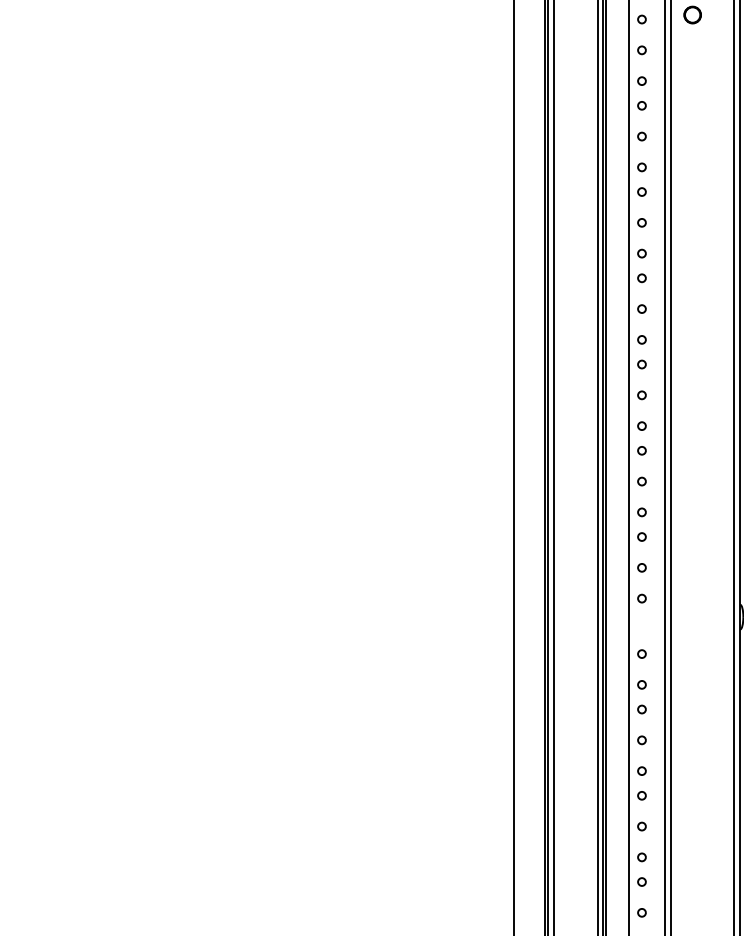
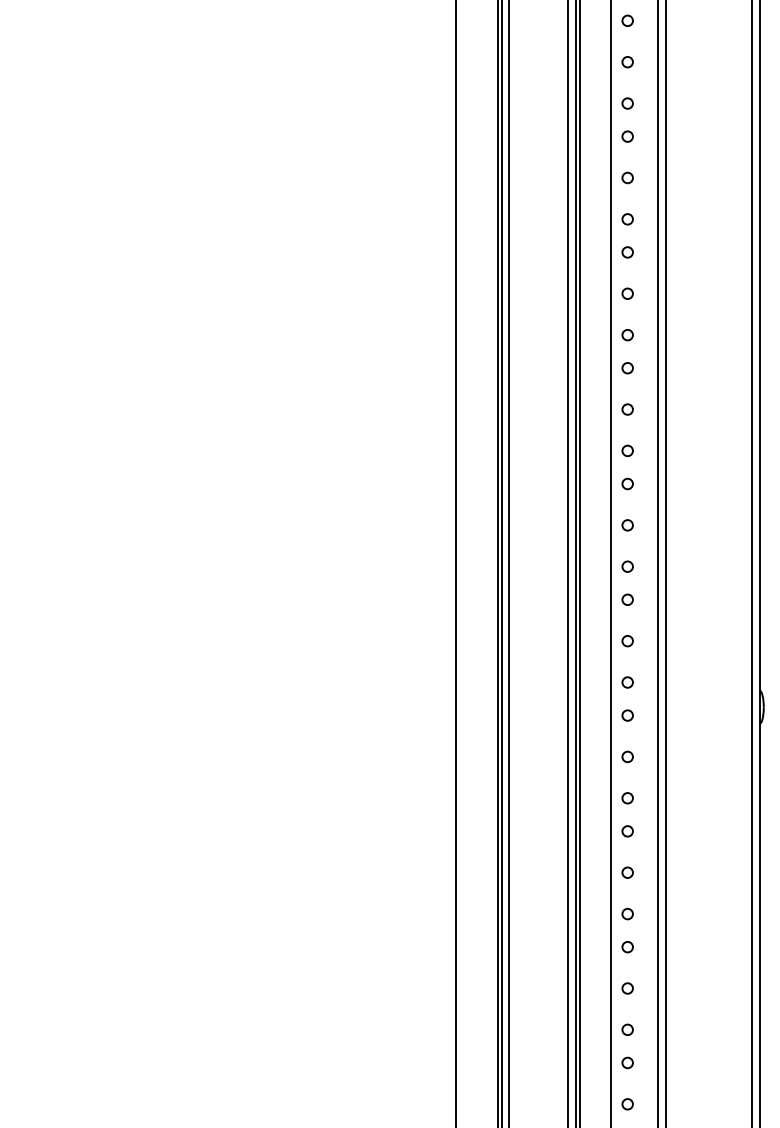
circle: (641, 623) -> (627, 715), added

